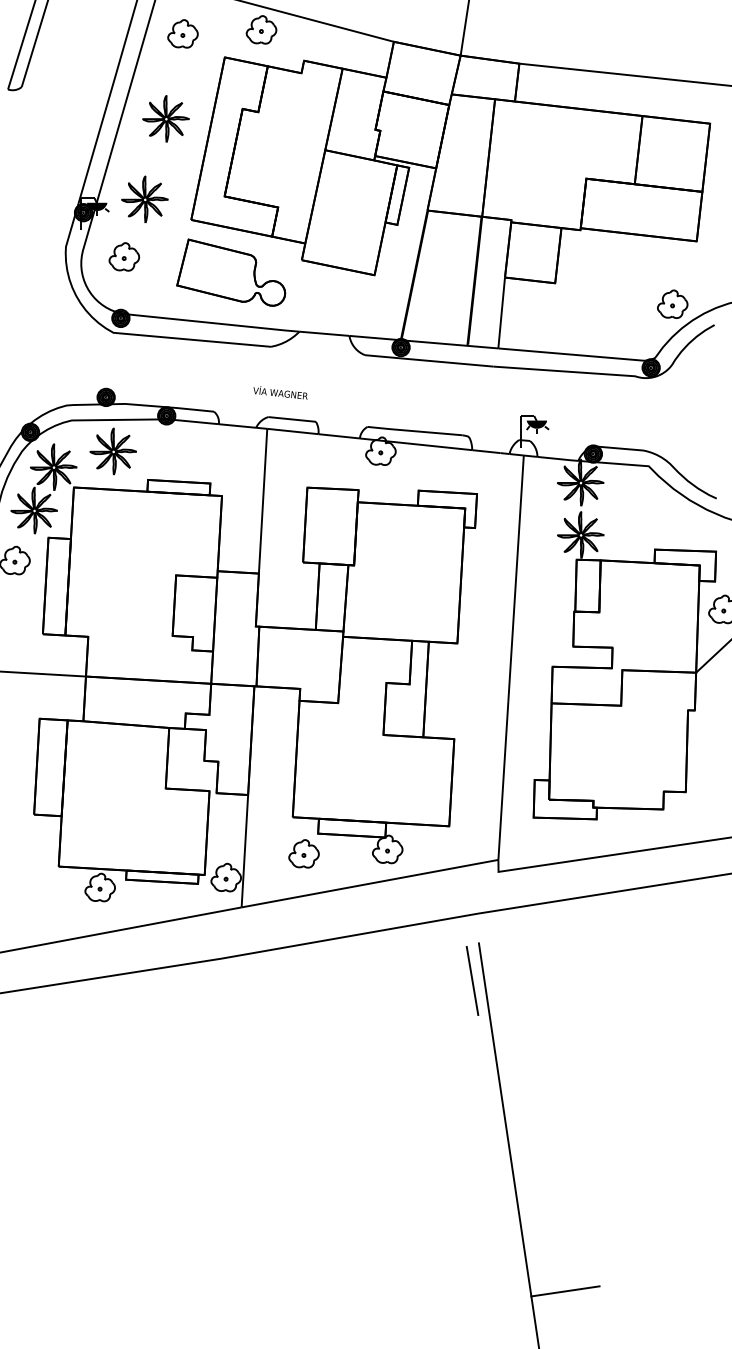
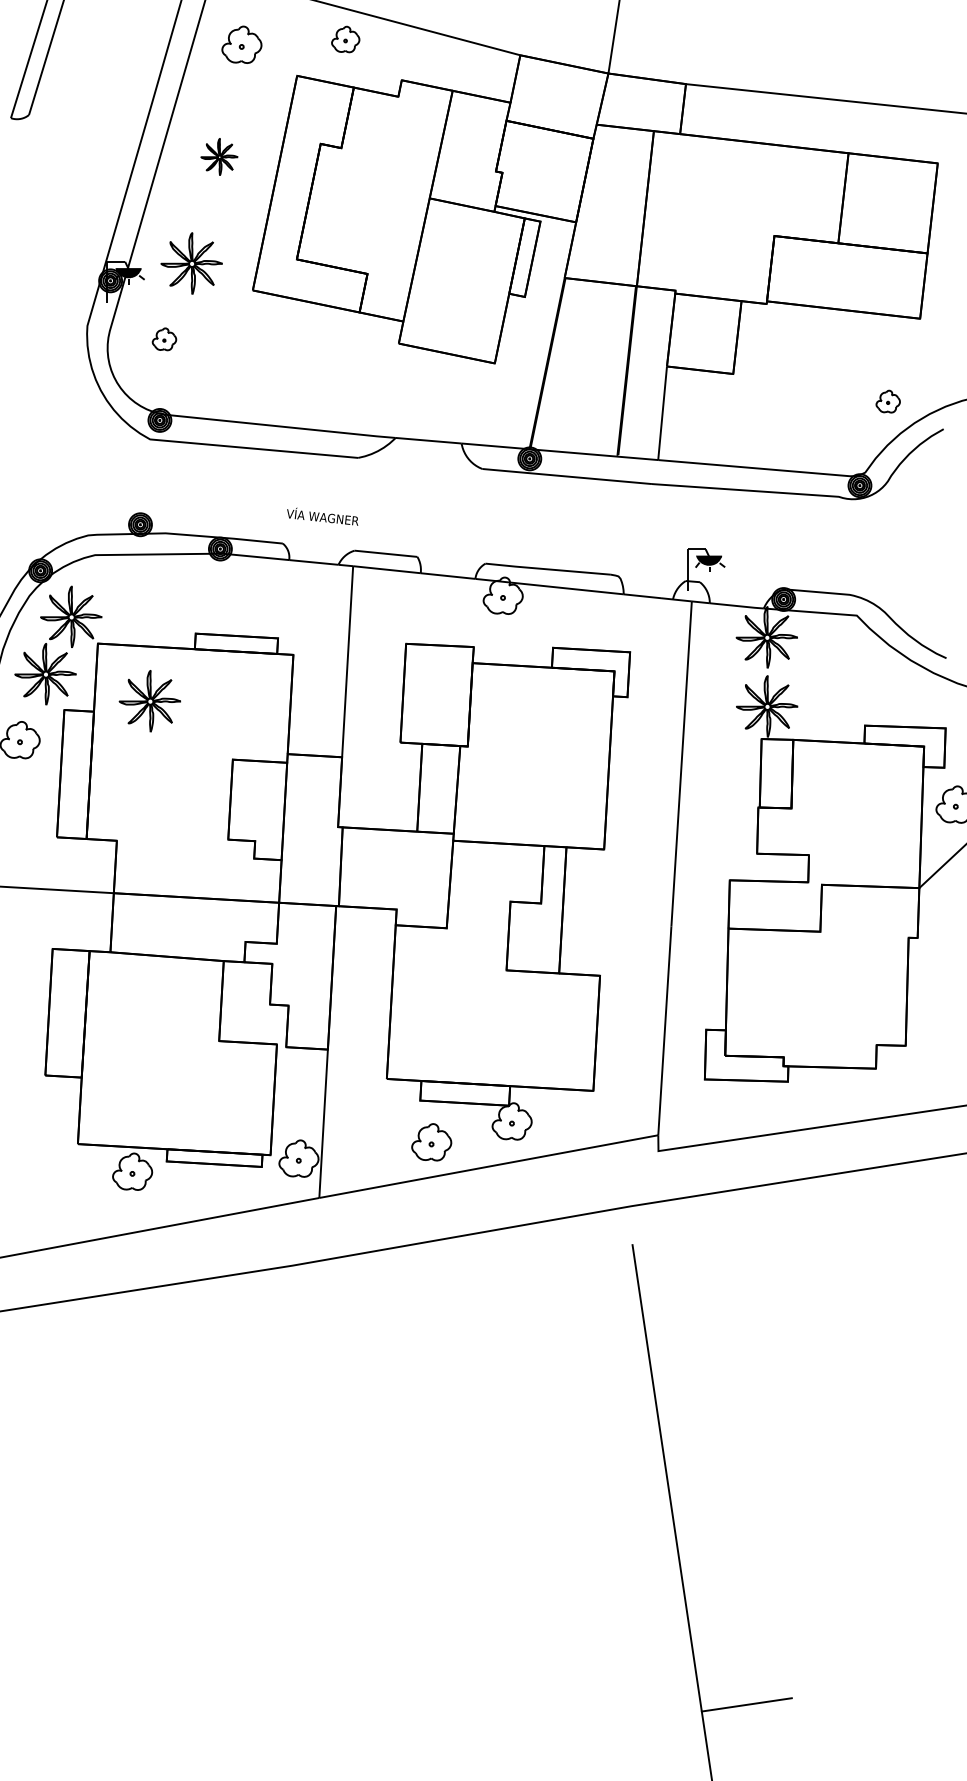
part: (261, 29) -> (345, 39), size x0.7
part: (166, 118) -> (219, 156), size x0.6
part: (124, 257) -> (164, 339), size x0.6
part: (231, 272) -> (305, 359), removed
part: (672, 304) -> (887, 401), size x0.6
text: (280, 392) -> (322, 516), moved
part: (112, 451) -> (149, 701), moved
part: (303, 854) -> (431, 1142), moved
line: (472, 981) -> (623, 1295), removed

